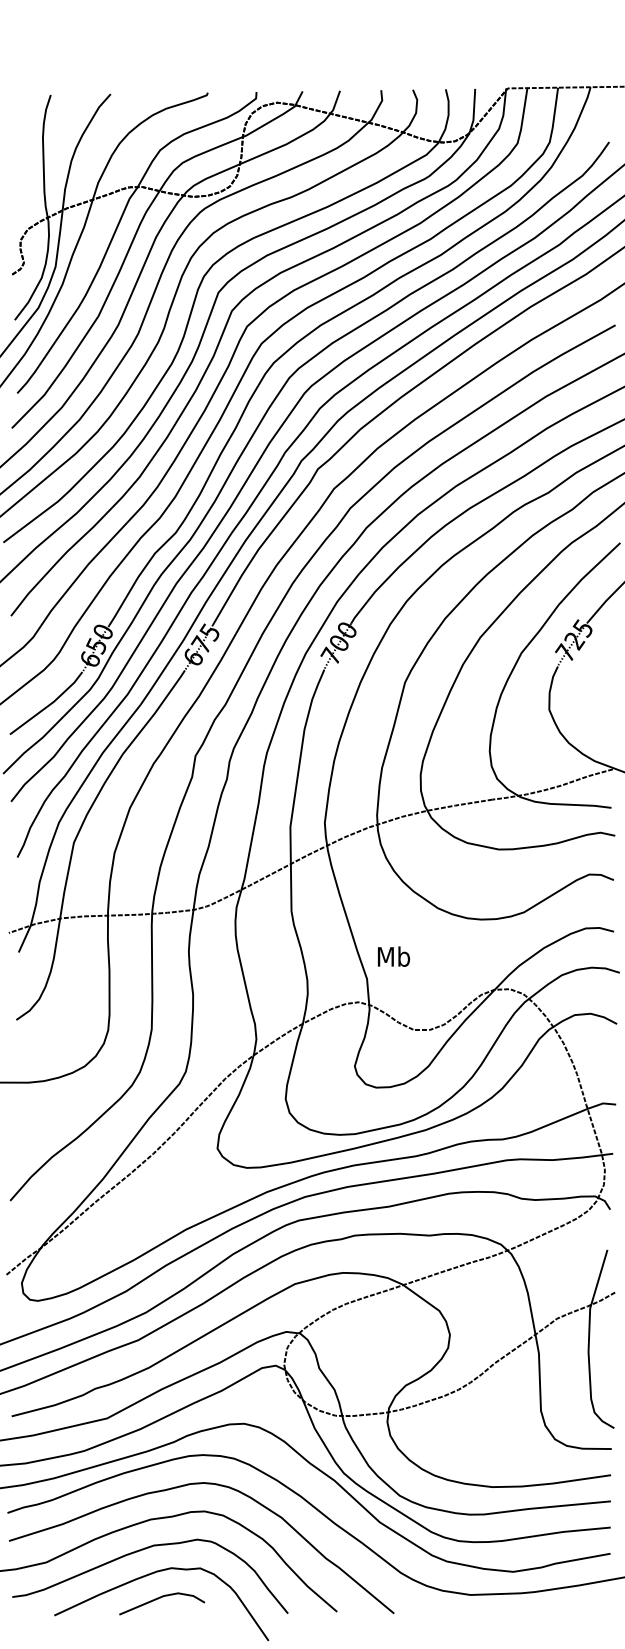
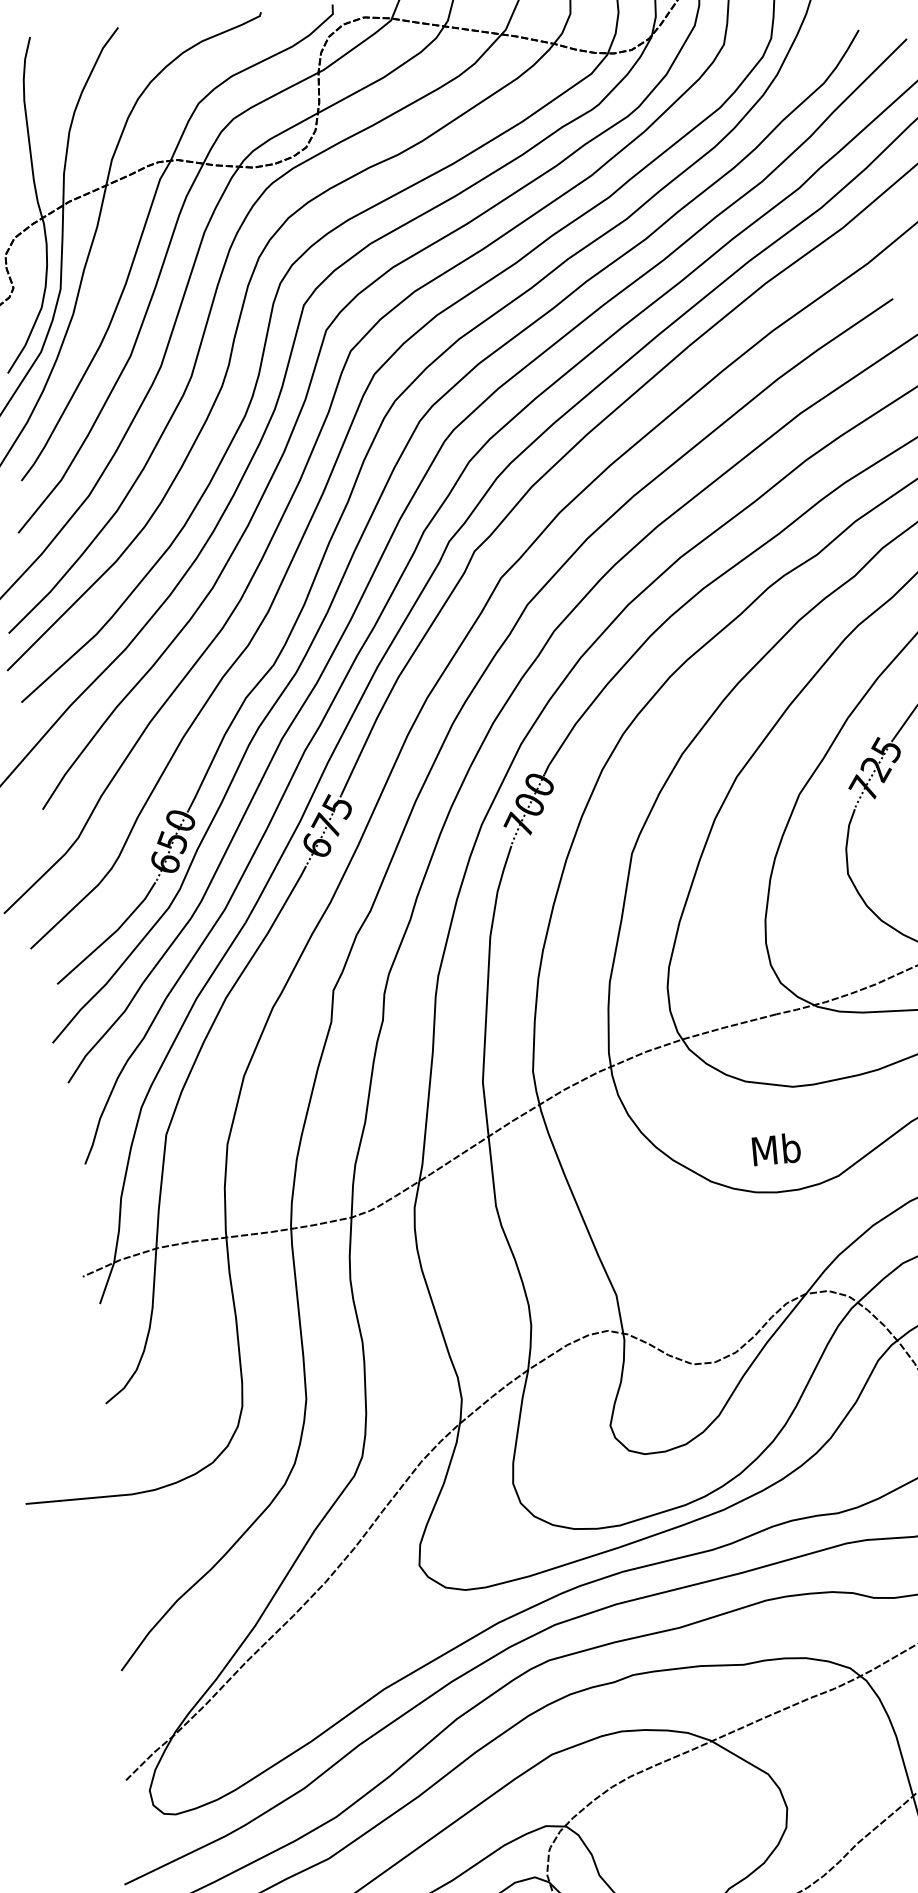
text: (393, 956) -> (775, 1149), moved

